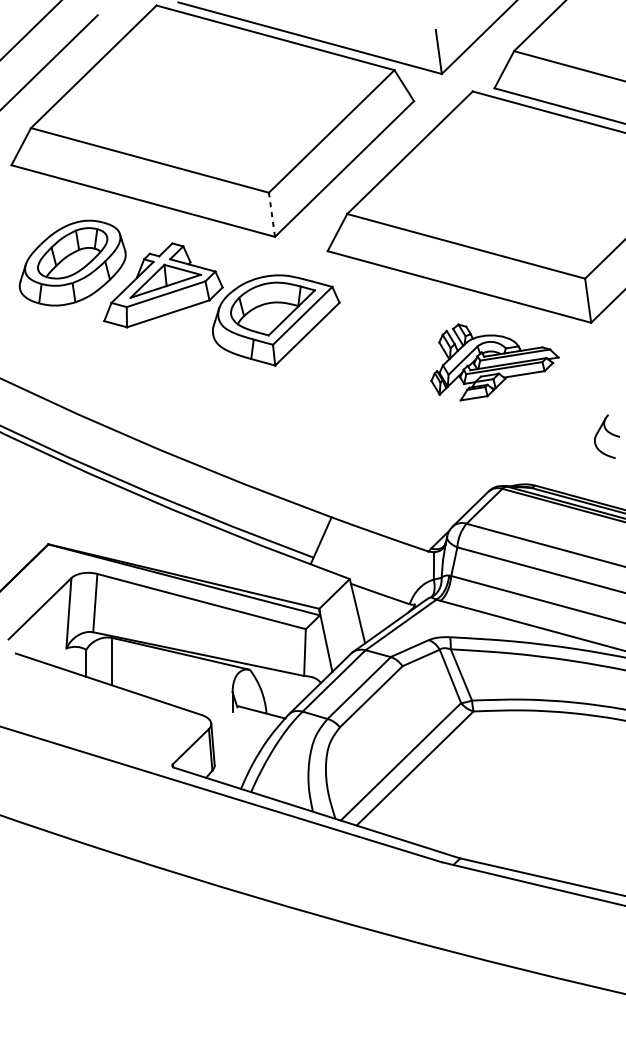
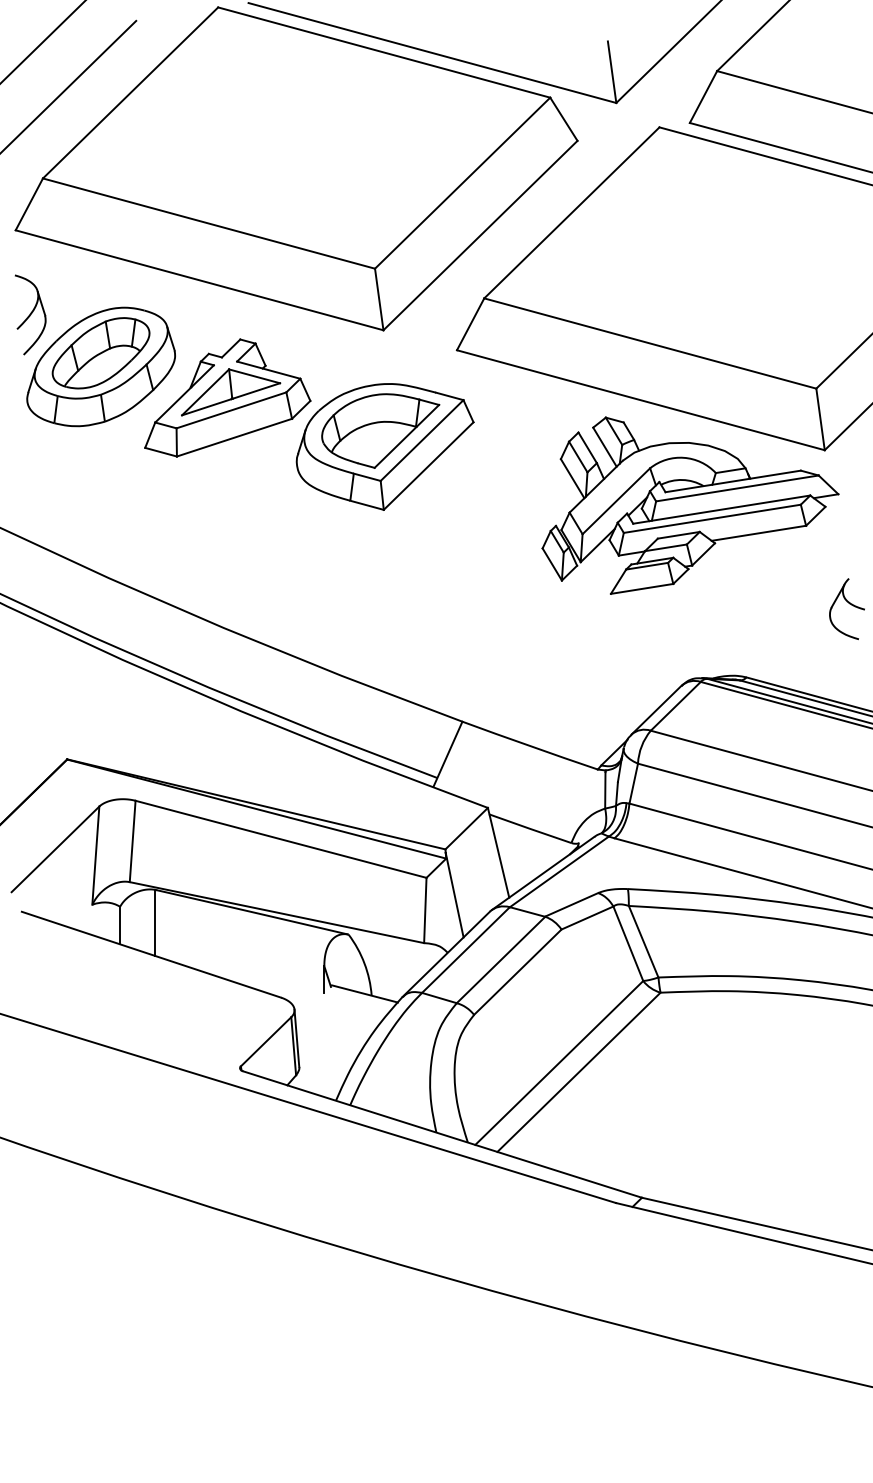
line: (272, 214) -> (379, 299), dashed -> solid
part: (22, 225) -> (30, 314), added
part: (494, 362) -> (690, 505), size x1.67

